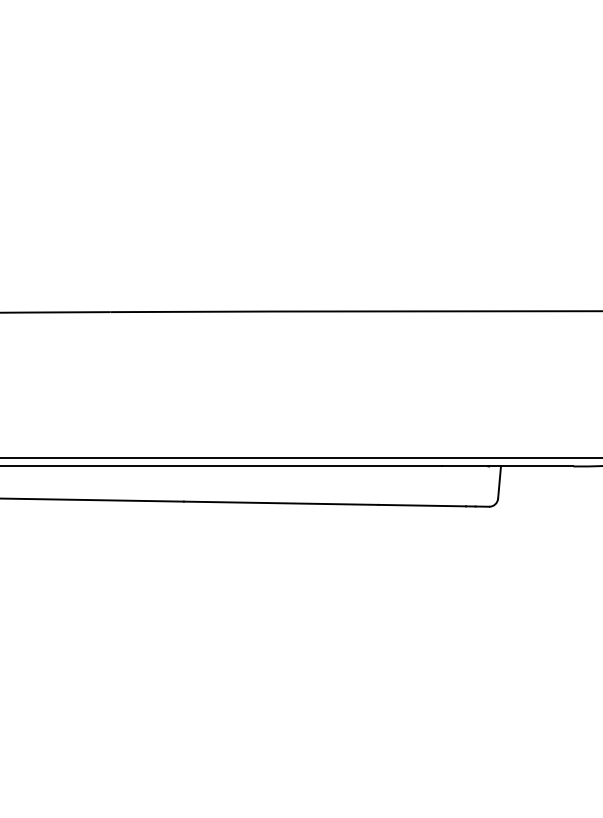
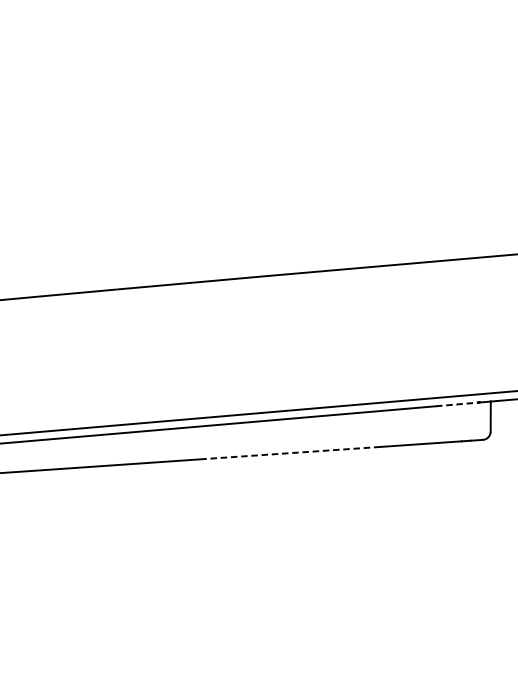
line: (464, 466) -> (456, 404), solid -> dashed
line: (280, 503) -> (289, 453), solid -> dashed

